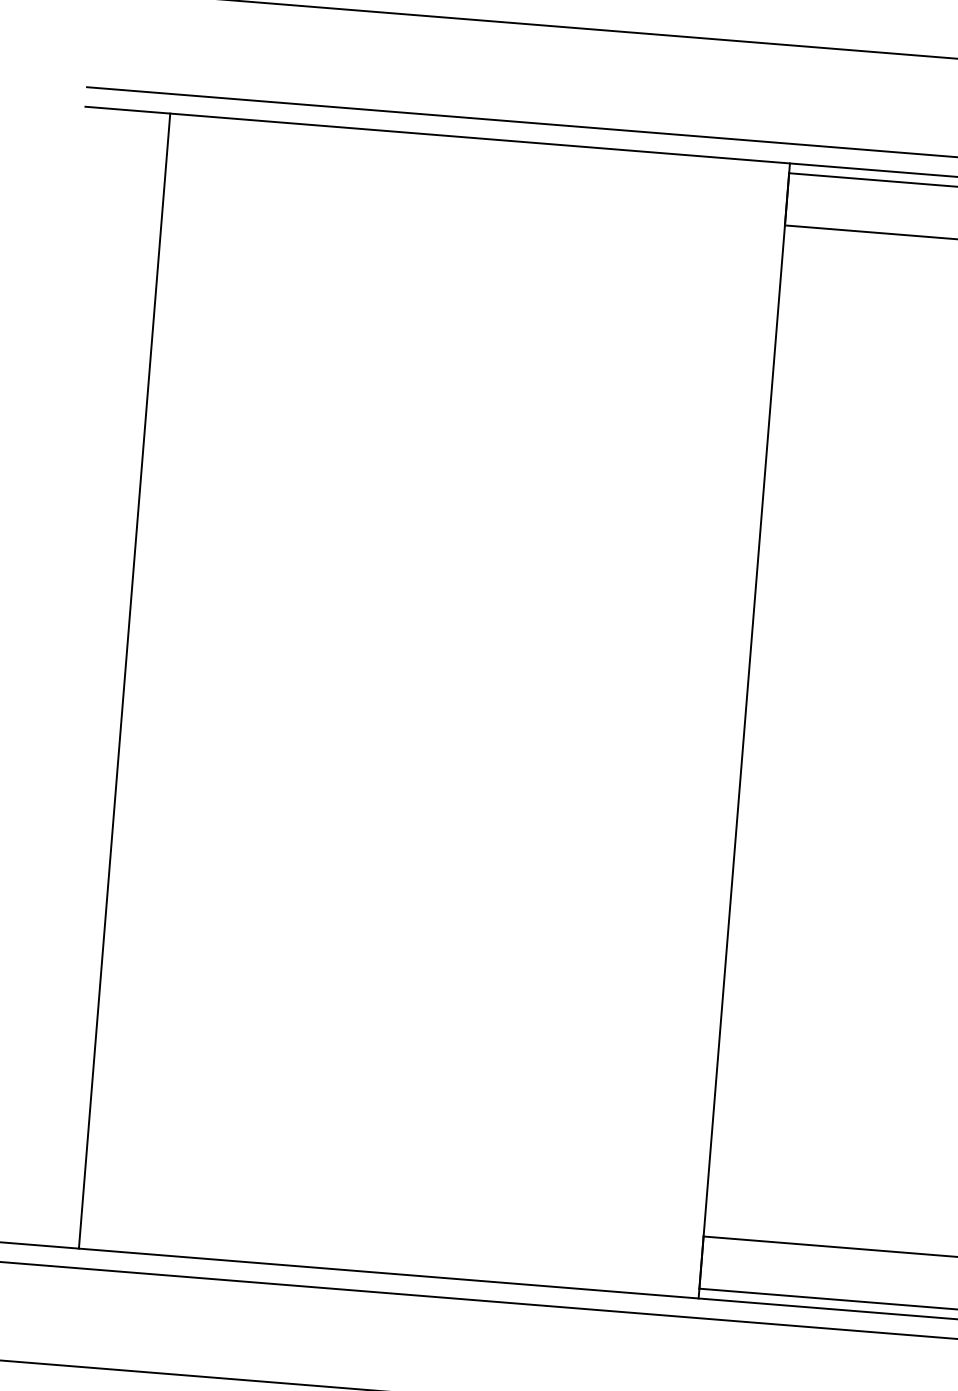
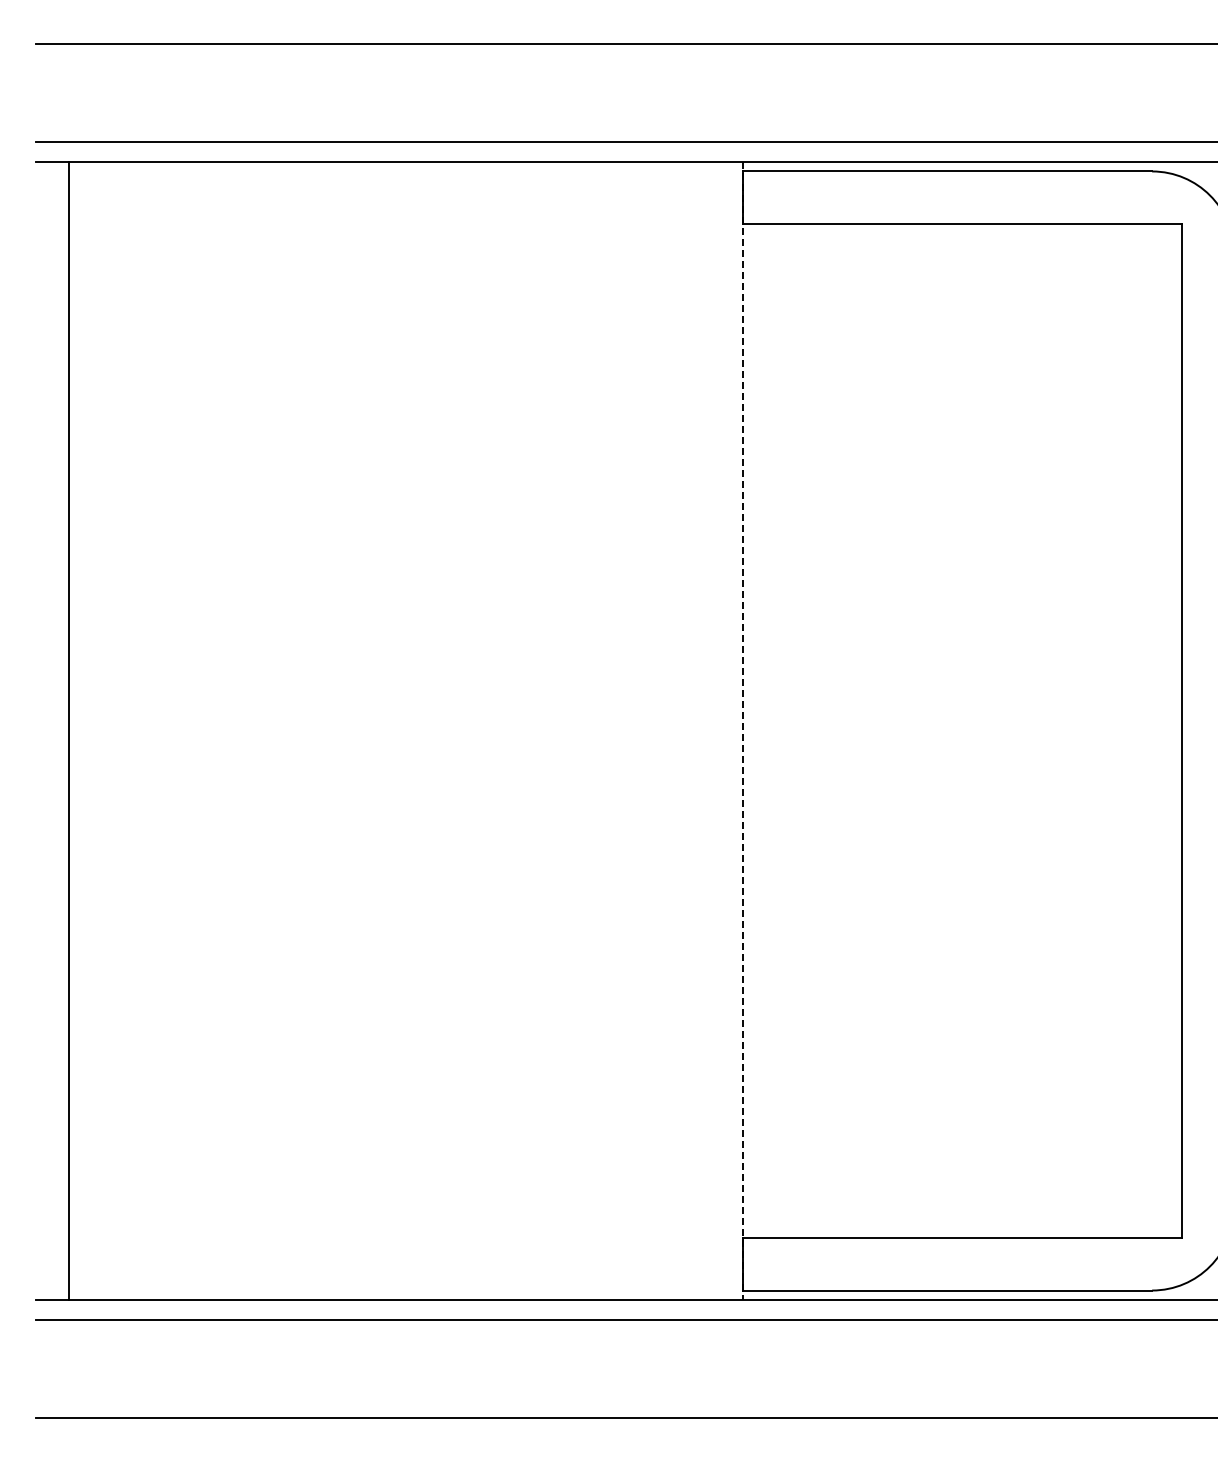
line: (124, 680) -> (69, 730), moved
line: (744, 731) -> (743, 731), solid -> dashed

